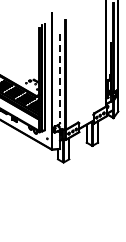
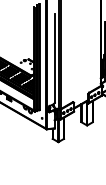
line: (60, 78) -> (55, 58), dashed -> solid

